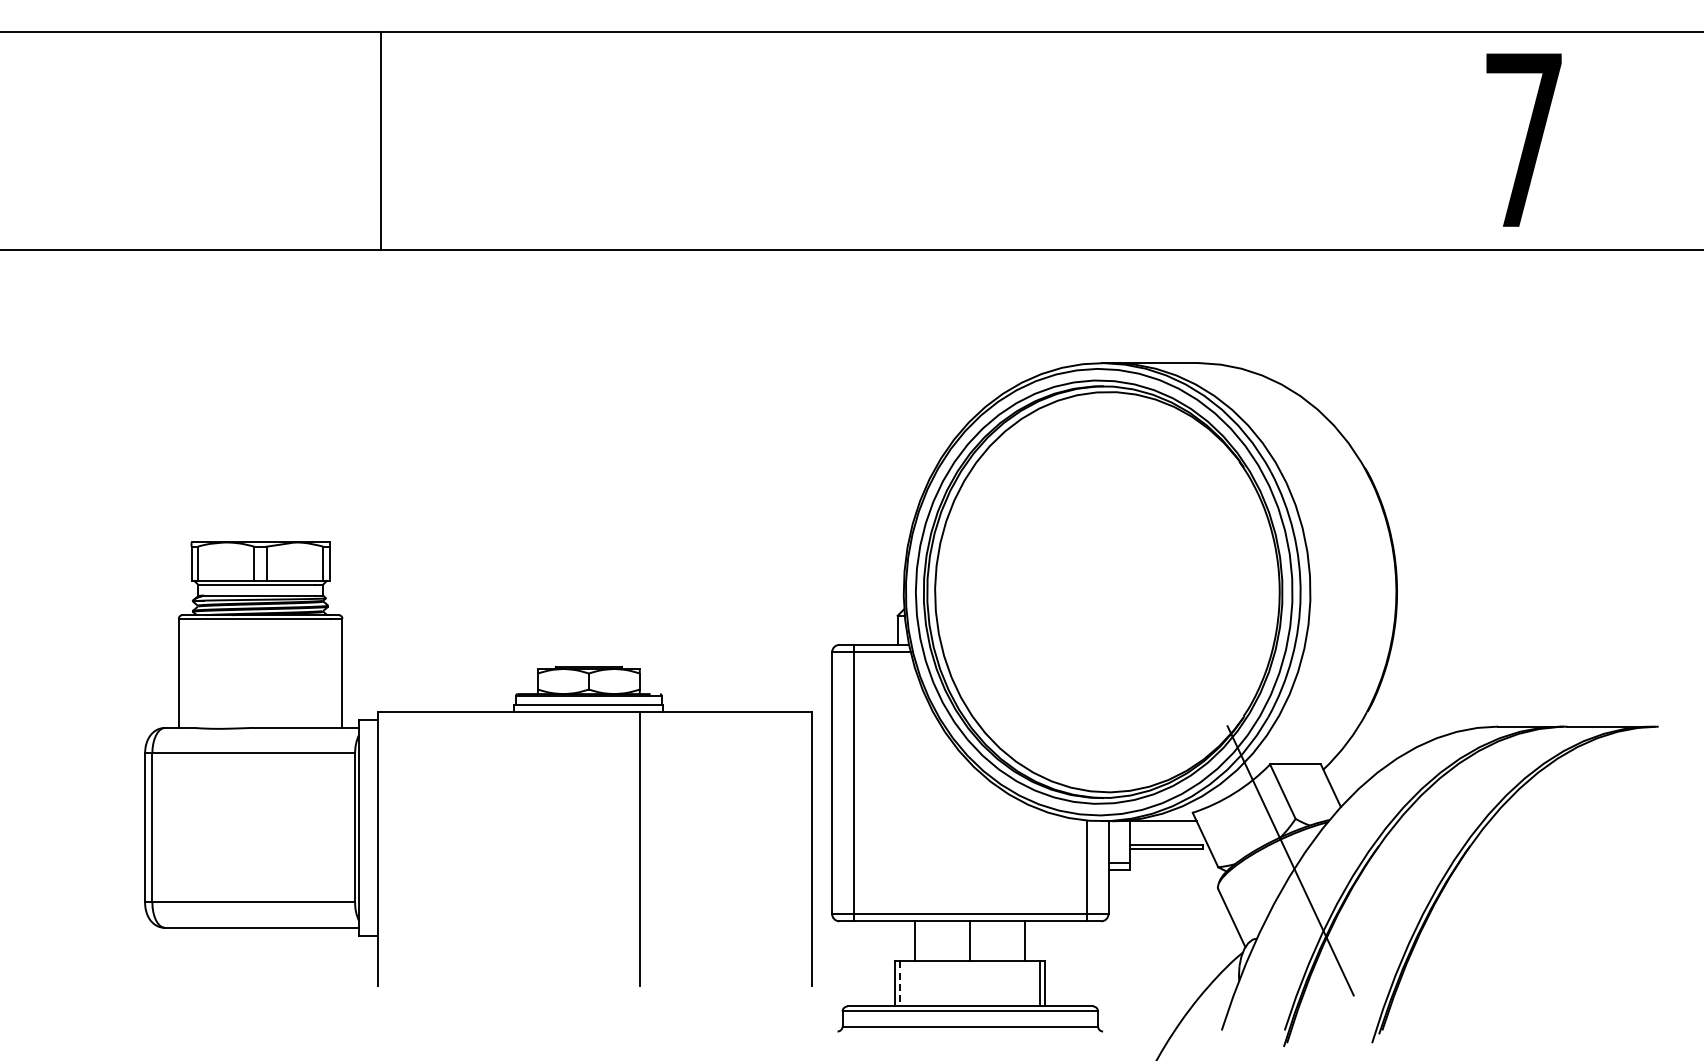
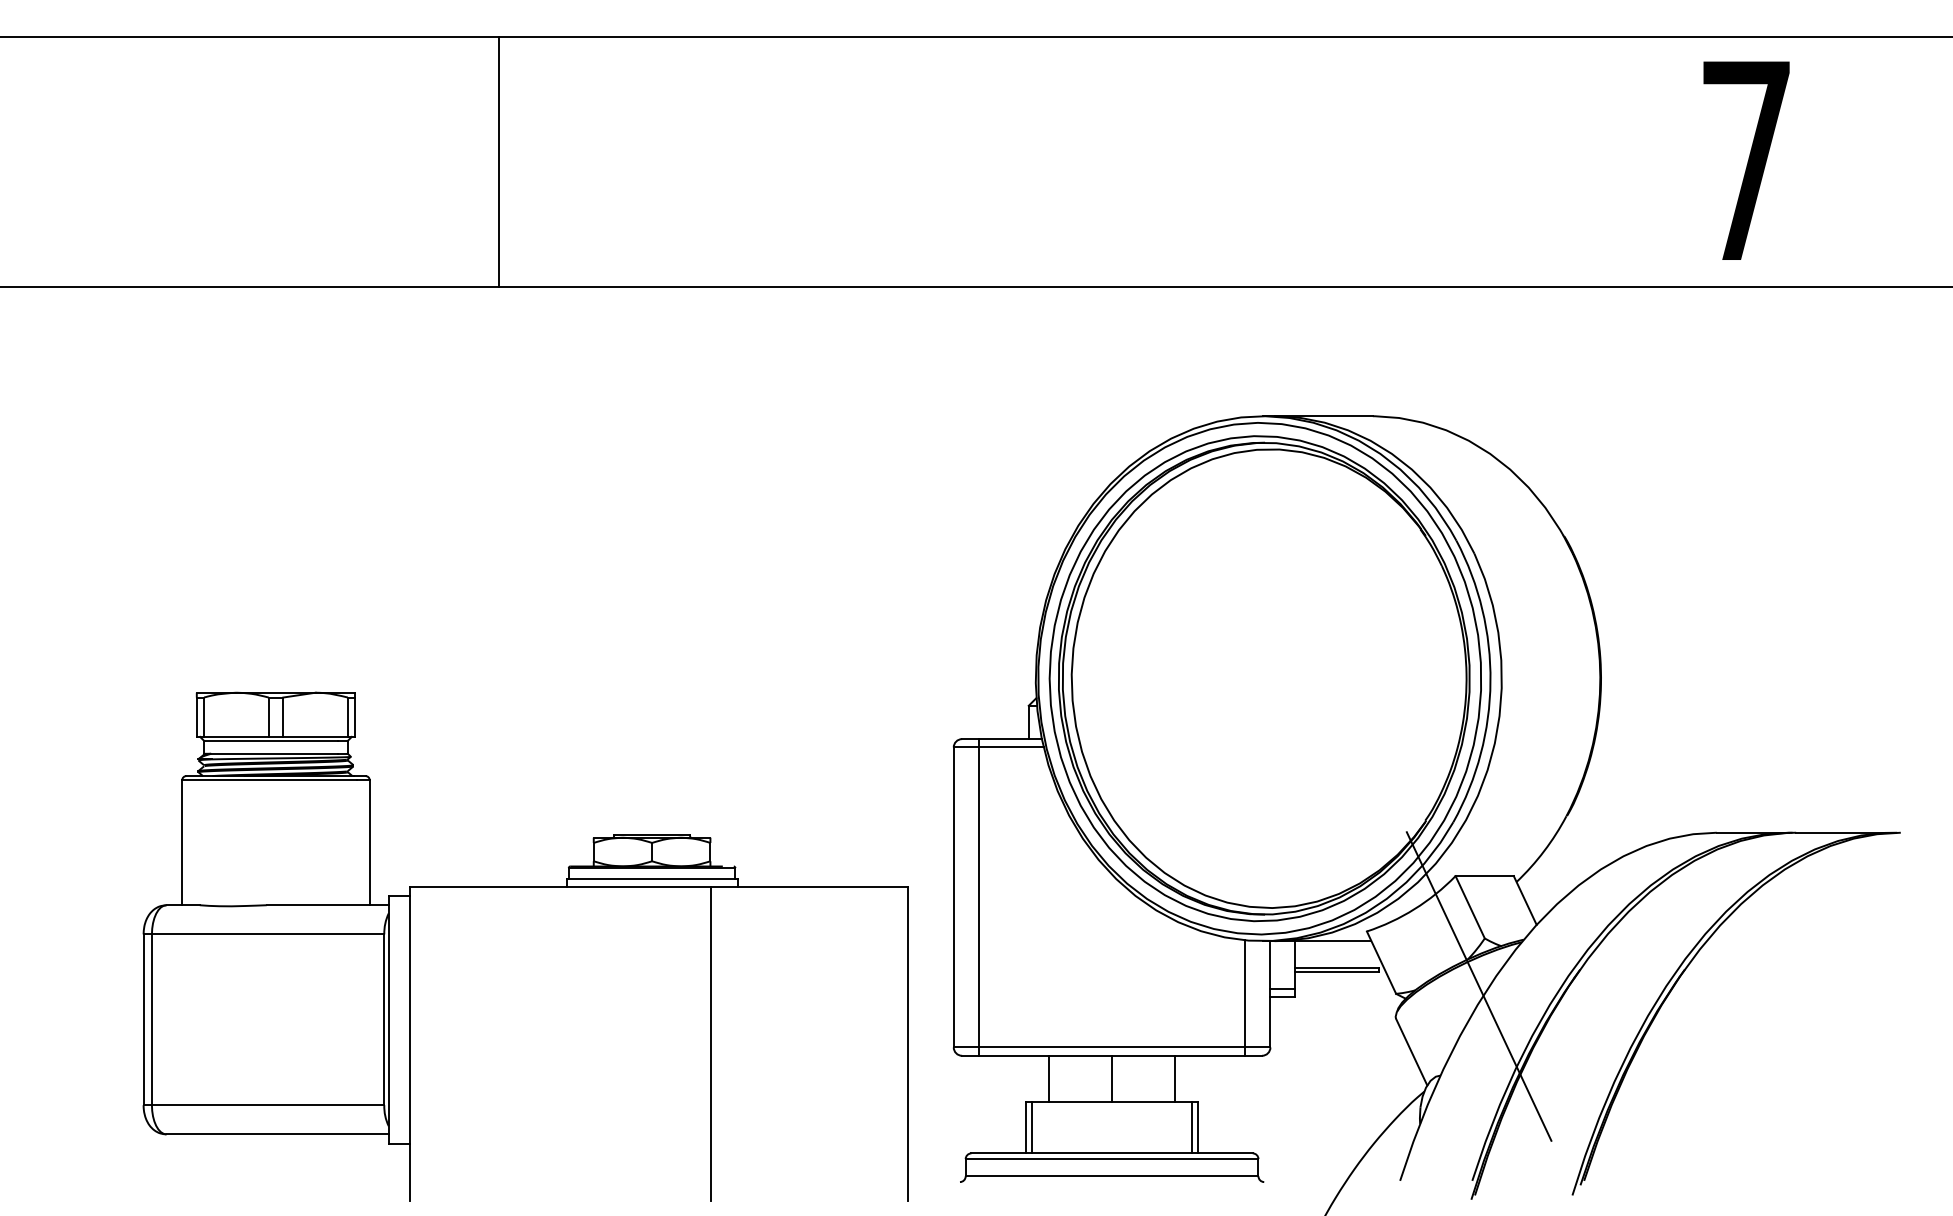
line: (381, 140) -> (499, 161), moved
part: (478, 712) -> (525, 887), moved
line: (900, 983) -> (1032, 1127), dashed -> solid

